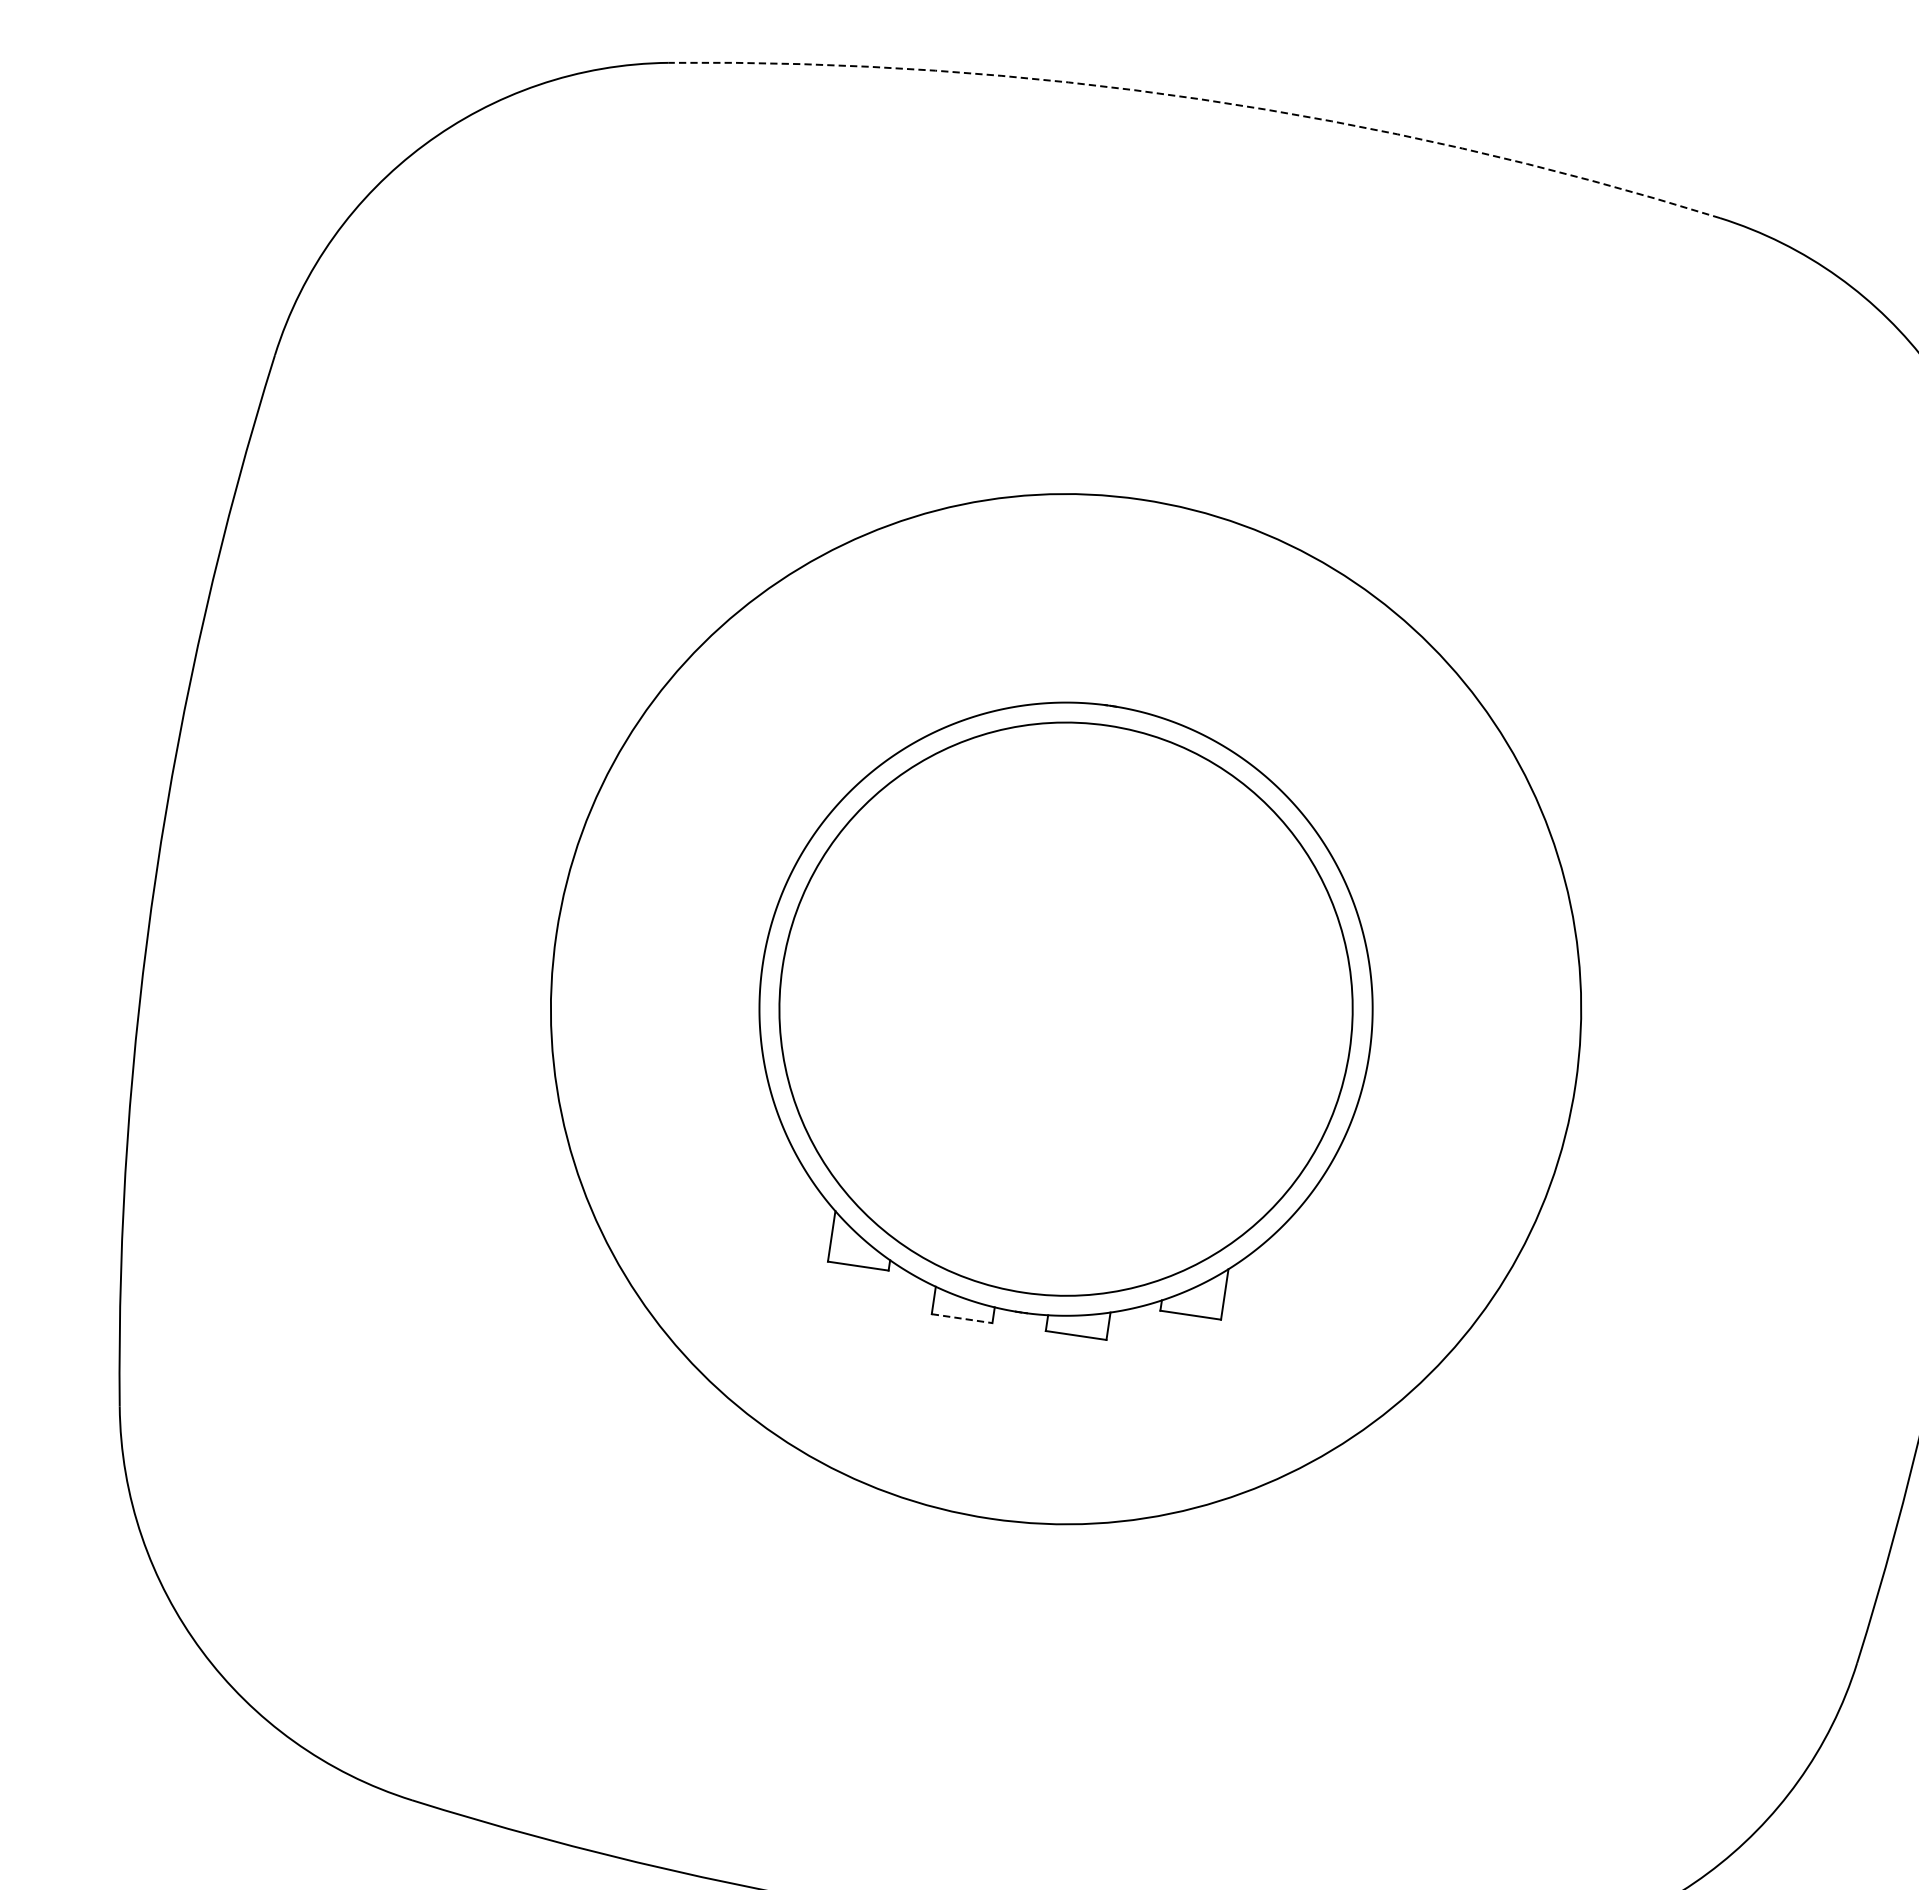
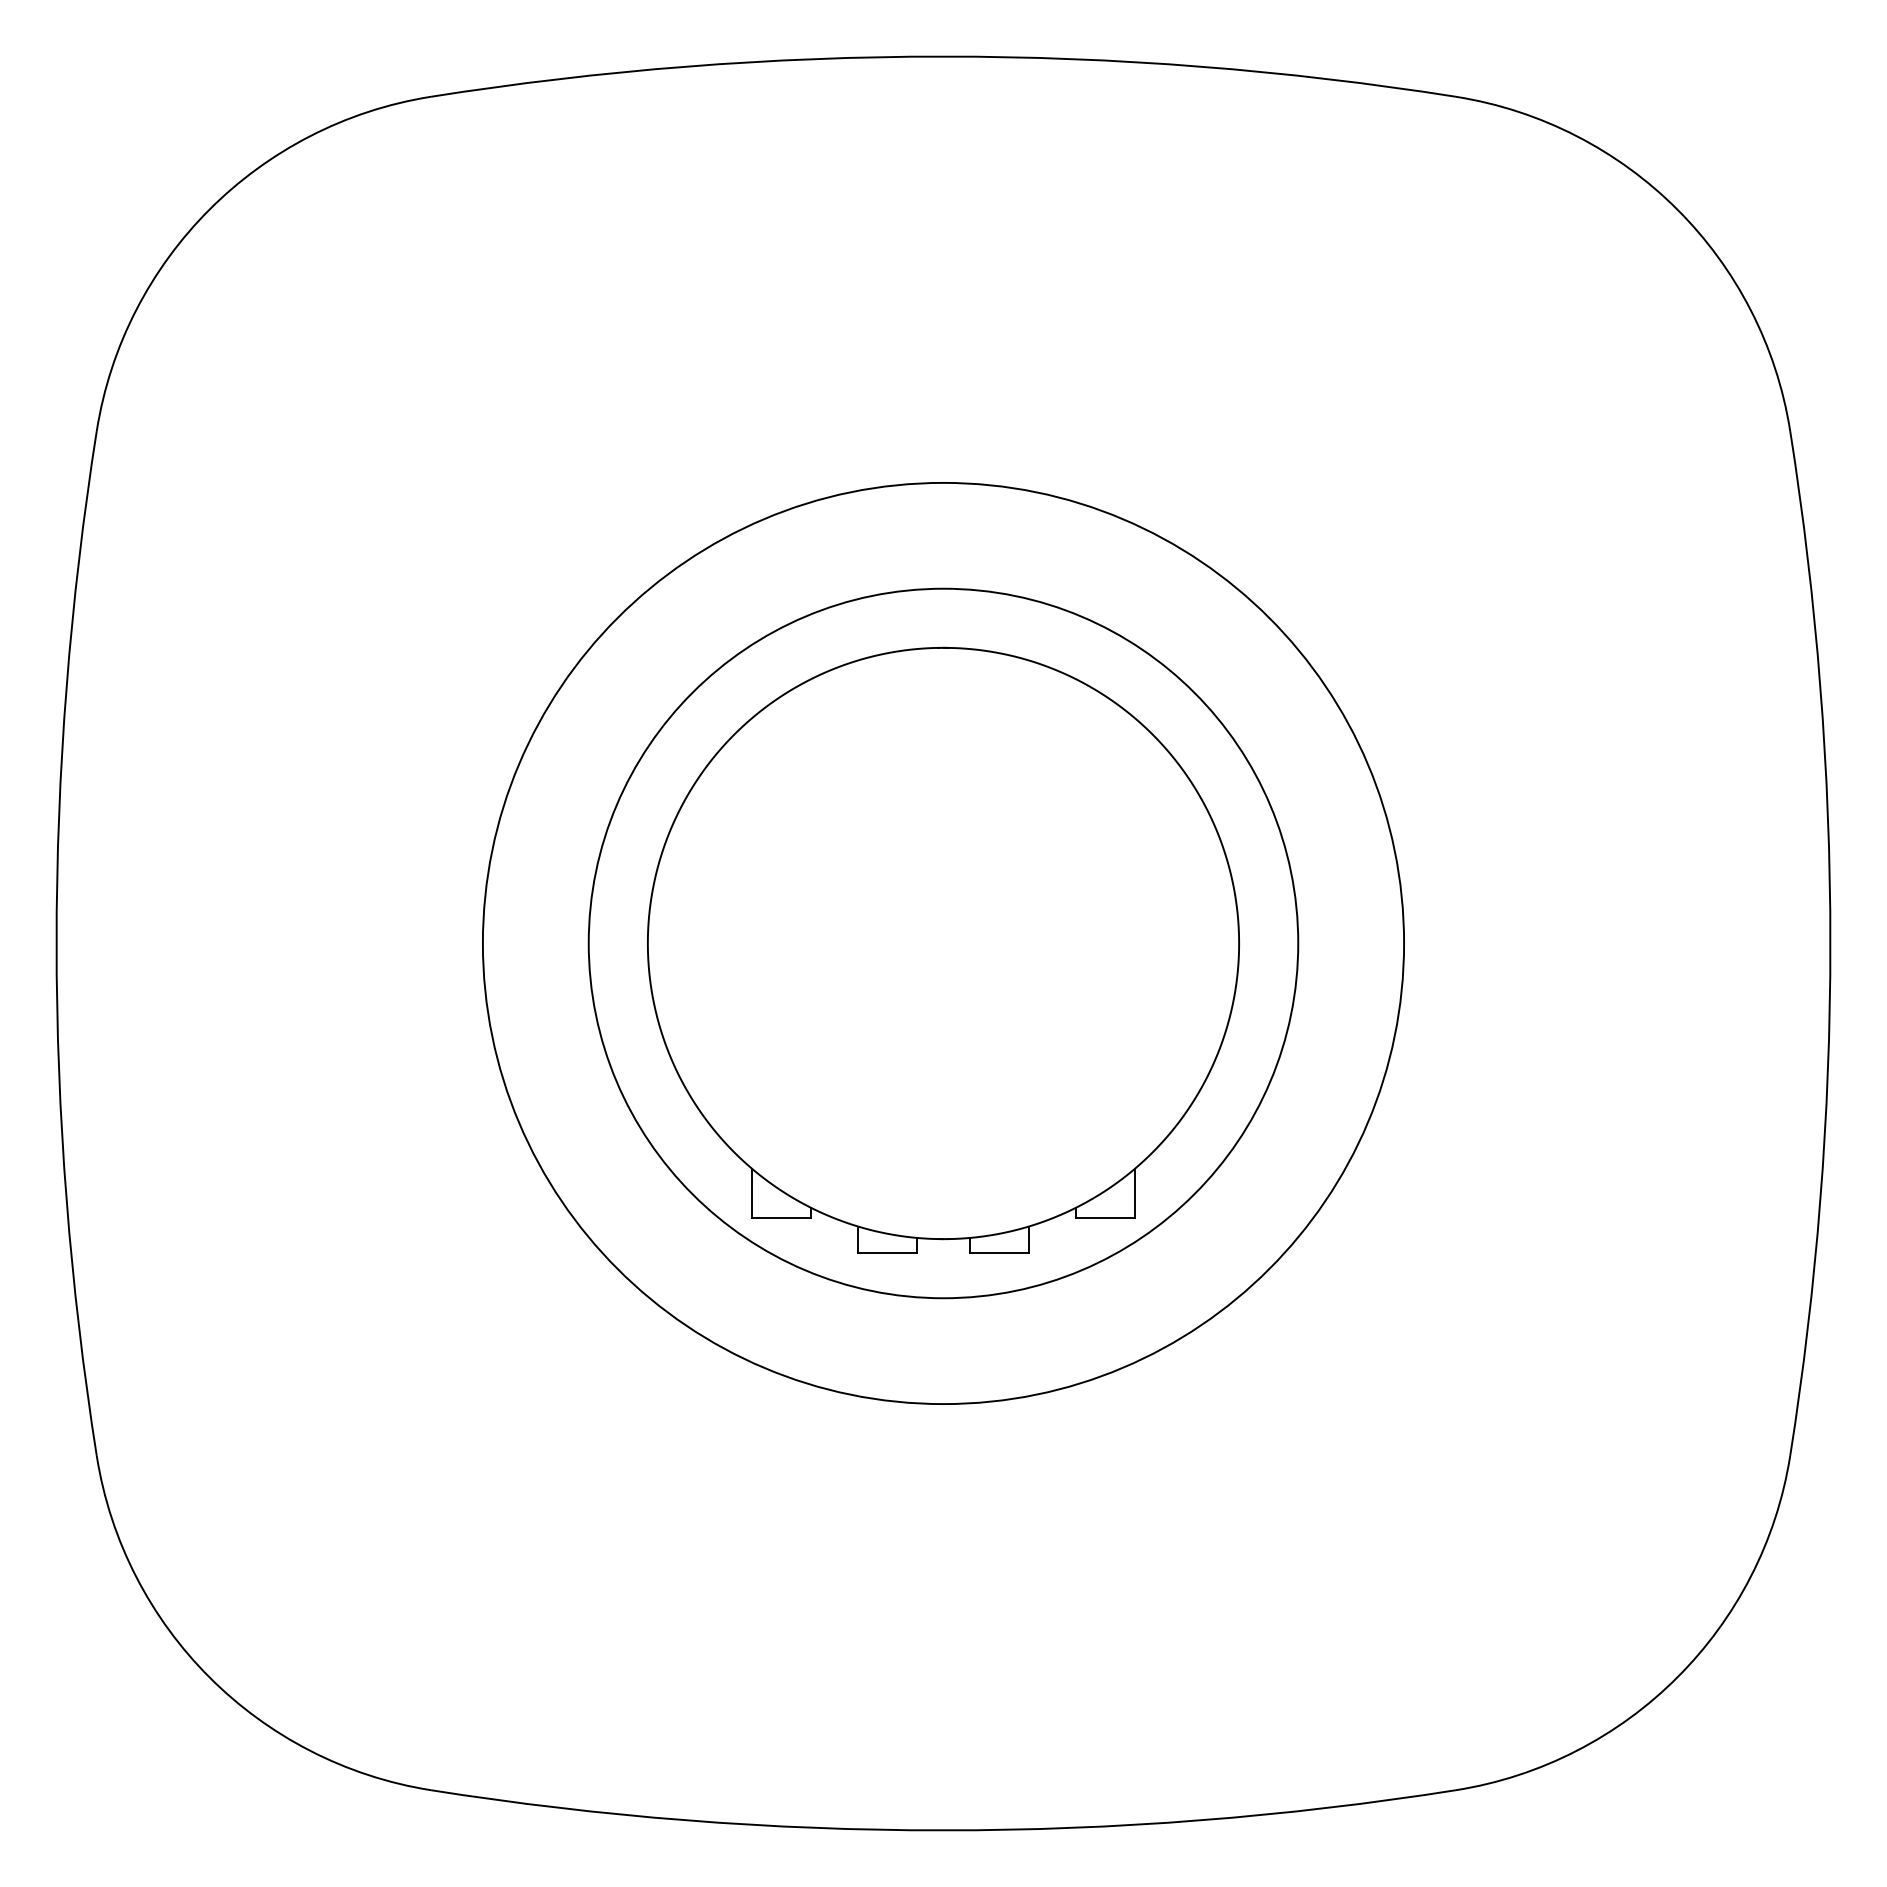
arc: (1200, 99) -> (943, 56), dashed -> solid
circle: (1066, 1009) -> (943, 943), size x0.71
circle: (1066, 1009) -> (943, 943), size x1.67
line: (961, 1318) -> (887, 1253), dashed -> solid

